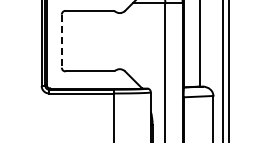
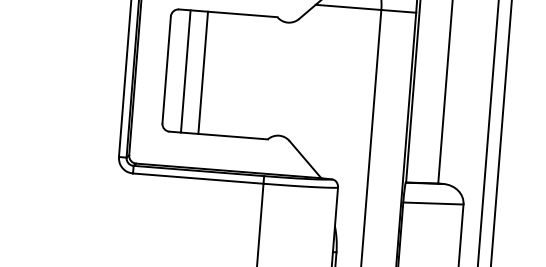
line: (71, 40) -> (186, 70), added
line: (79, 40) -> (202, 71), added
line: (61, 41) -> (165, 70), dashed -> solid

